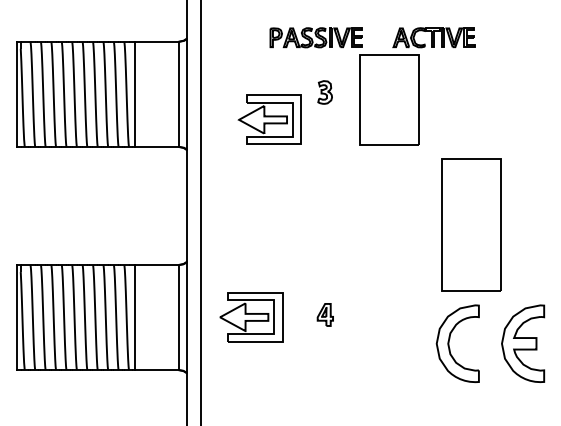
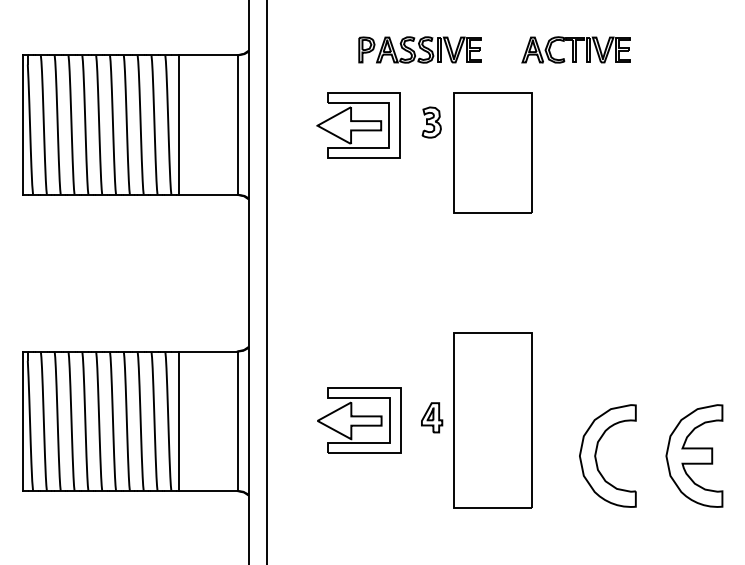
part: (389, 99) -> (493, 151), moved
part: (269, 119) -> (357, 125), moved
part: (471, 224) -> (493, 419), moved
part: (251, 317) -> (359, 421), moved

